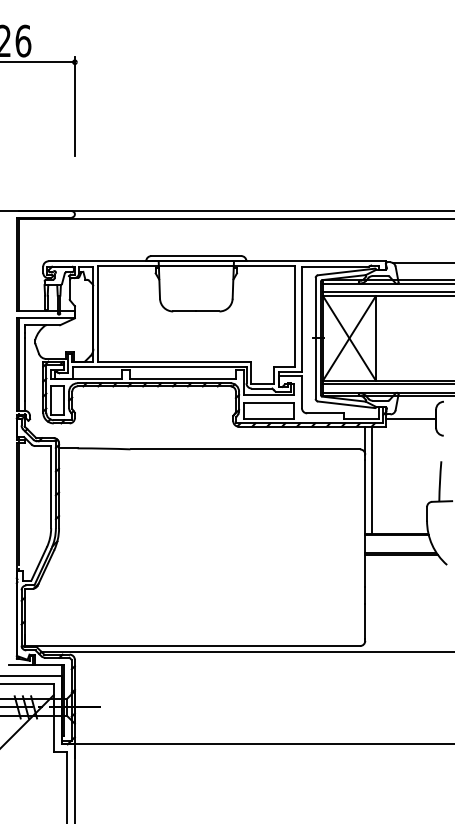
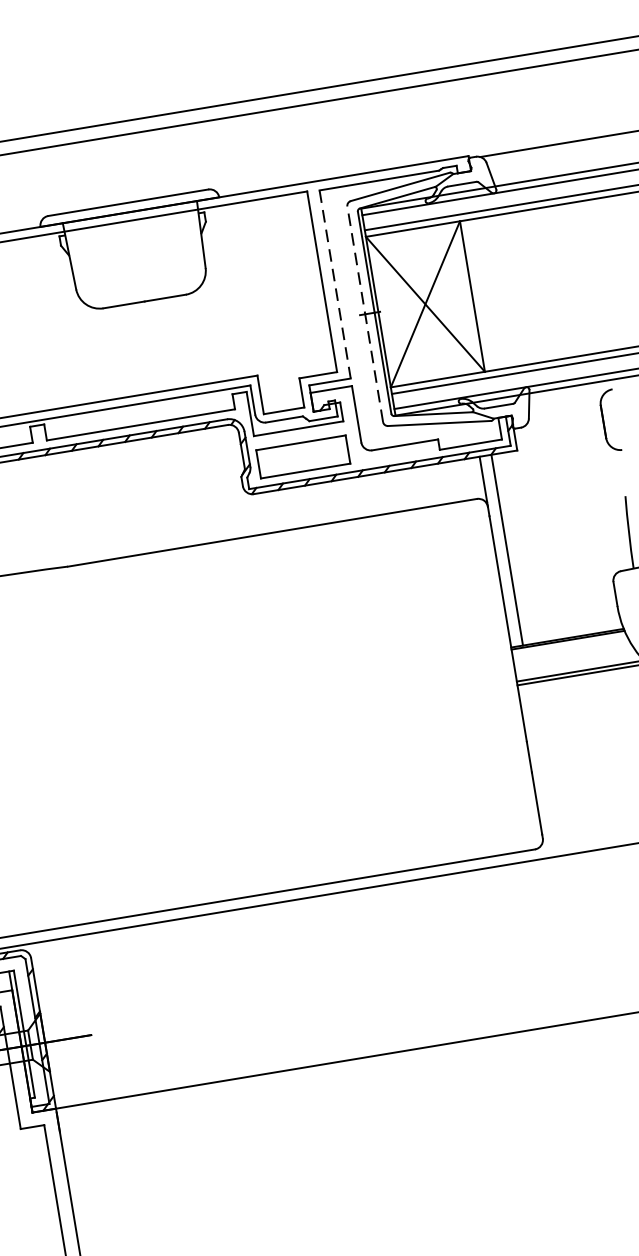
line: (301, 319) -> (334, 284), solid -> dashed
line: (315, 337) -> (364, 312), solid -> dashed
line: (411, 419) -> (559, 430), removed

